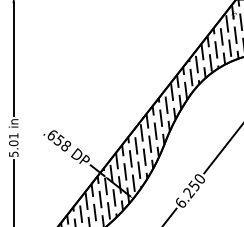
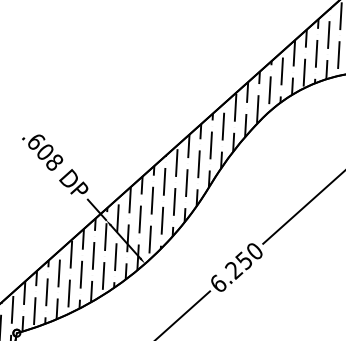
text: (58, 139) -> (44, 150), .658 -> .608

